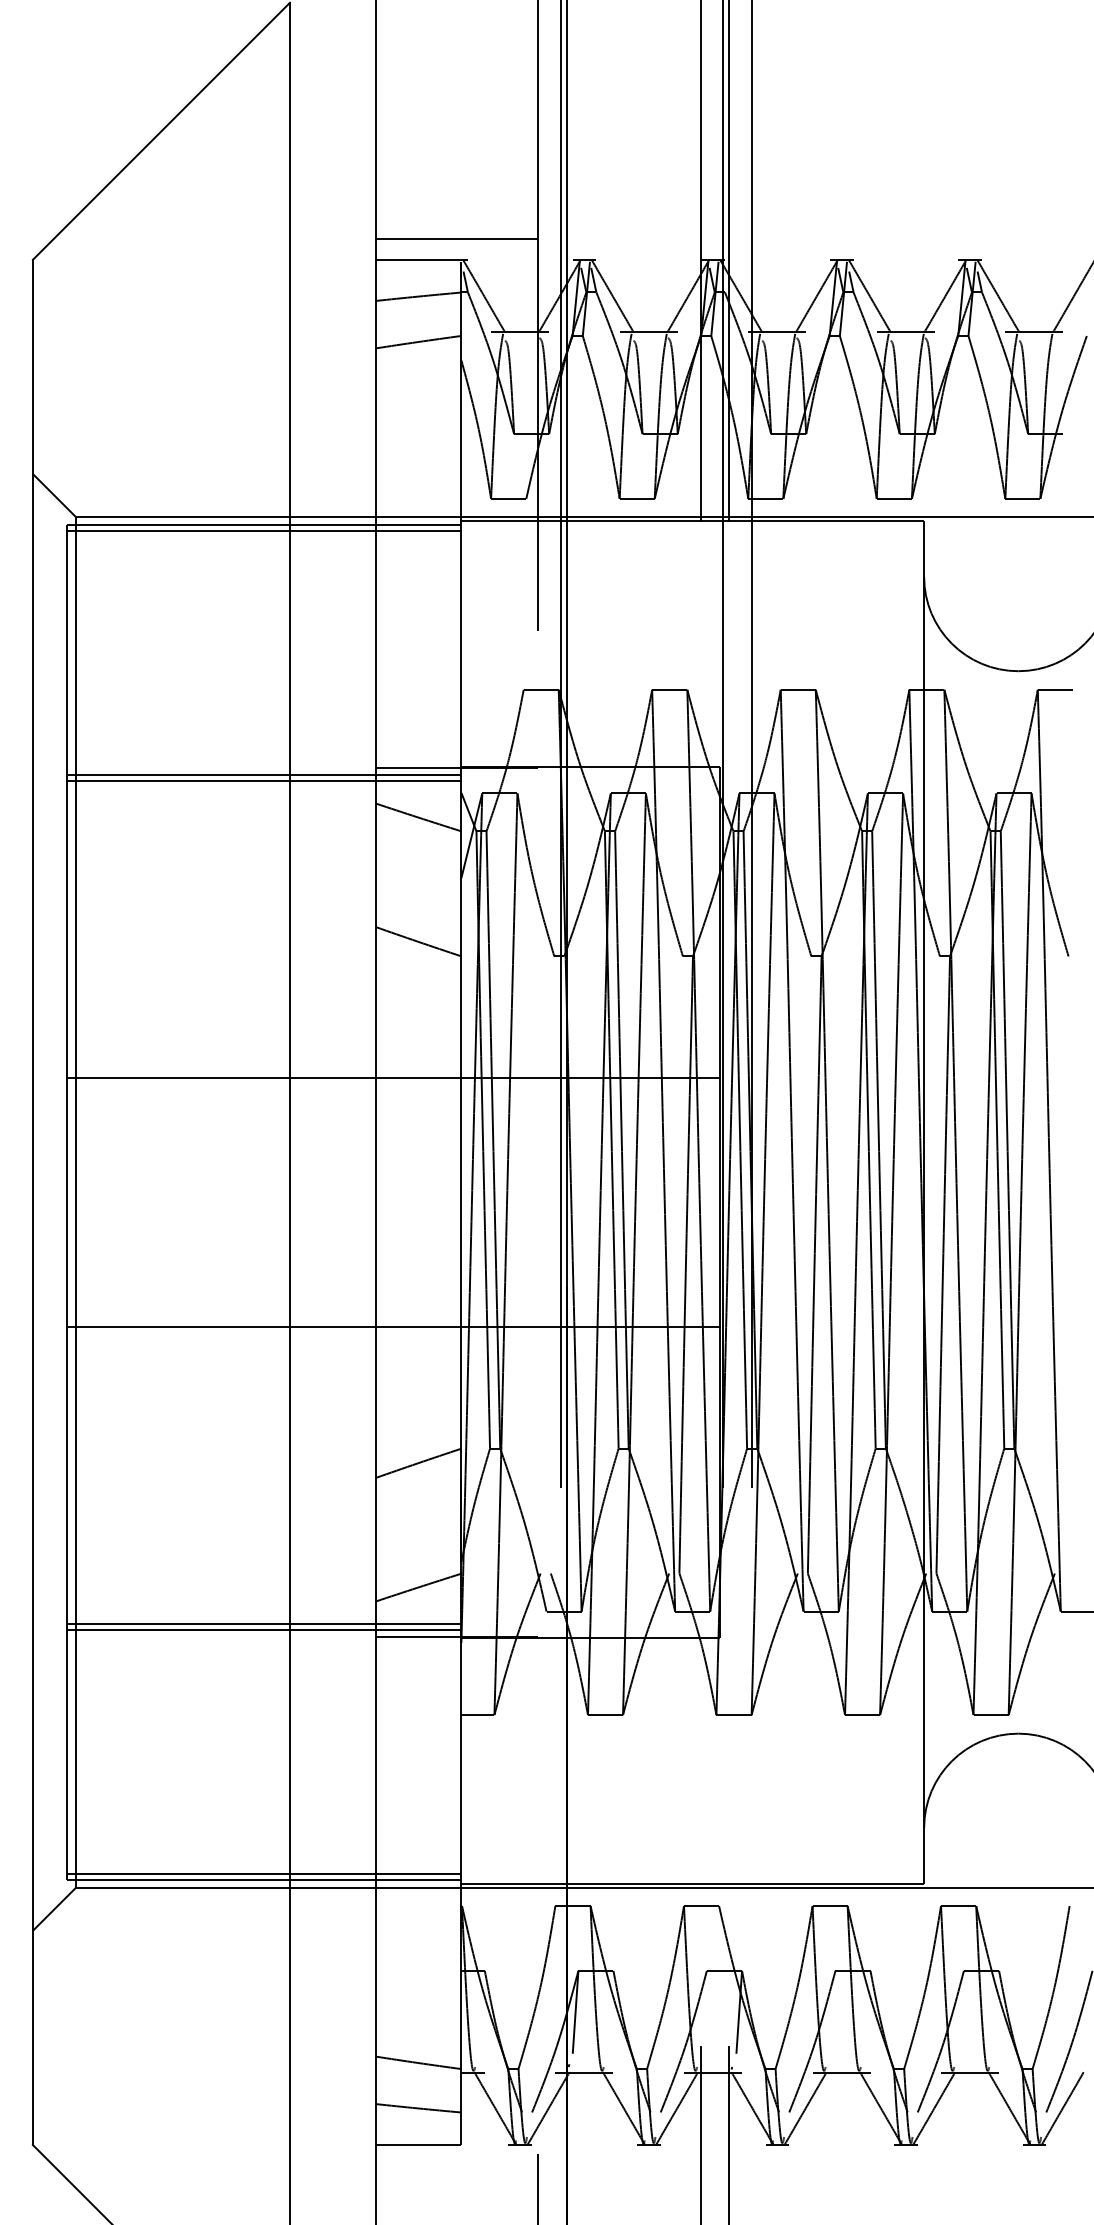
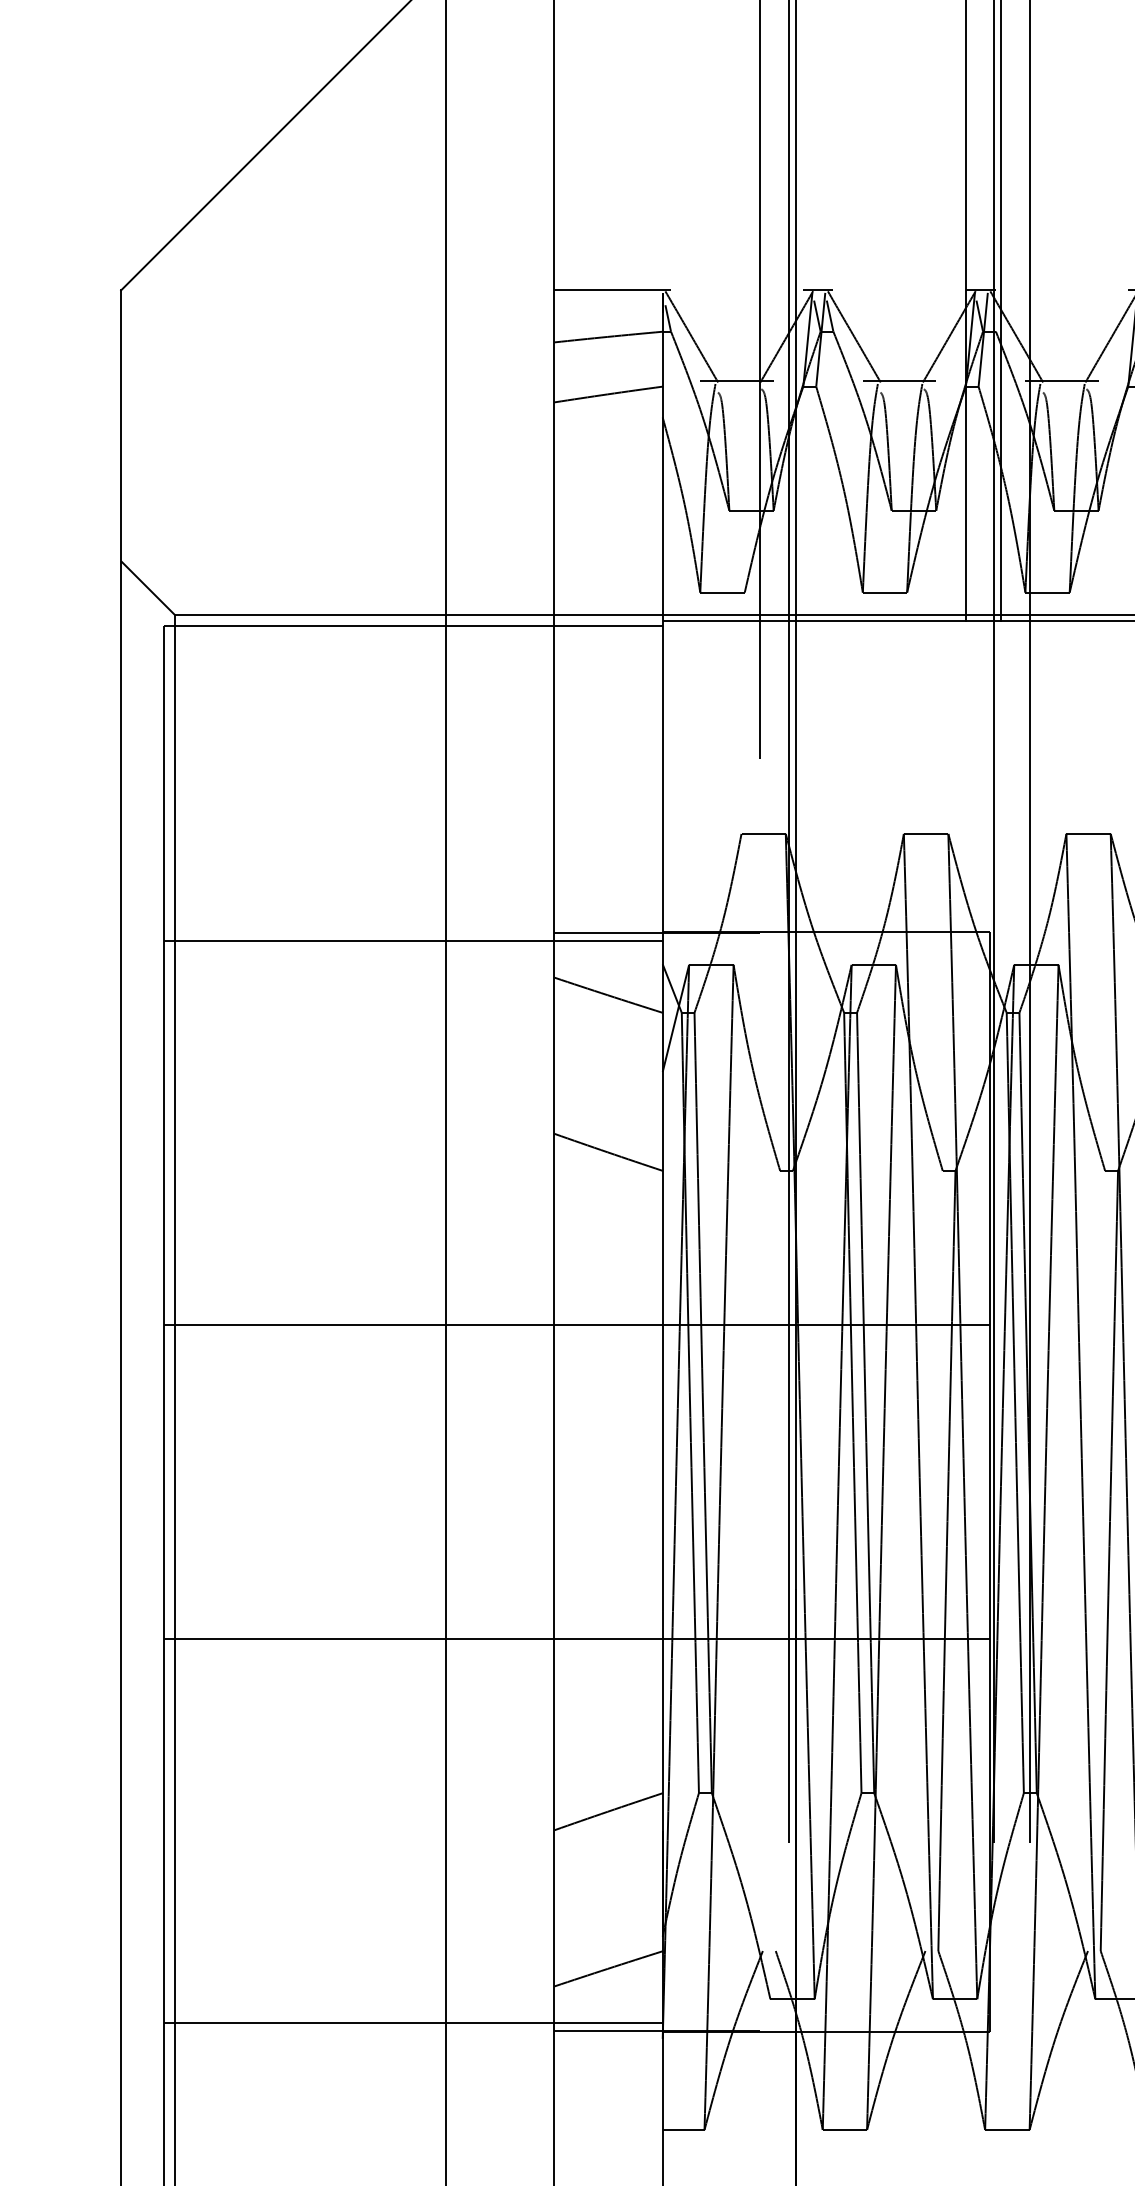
line: (456, 239) -> (656, 264), removed
line: (264, 530) -> (413, 632), removed
line: (264, 780) -> (413, 948), removed
line: (264, 1624) -> (413, 2015), removed

